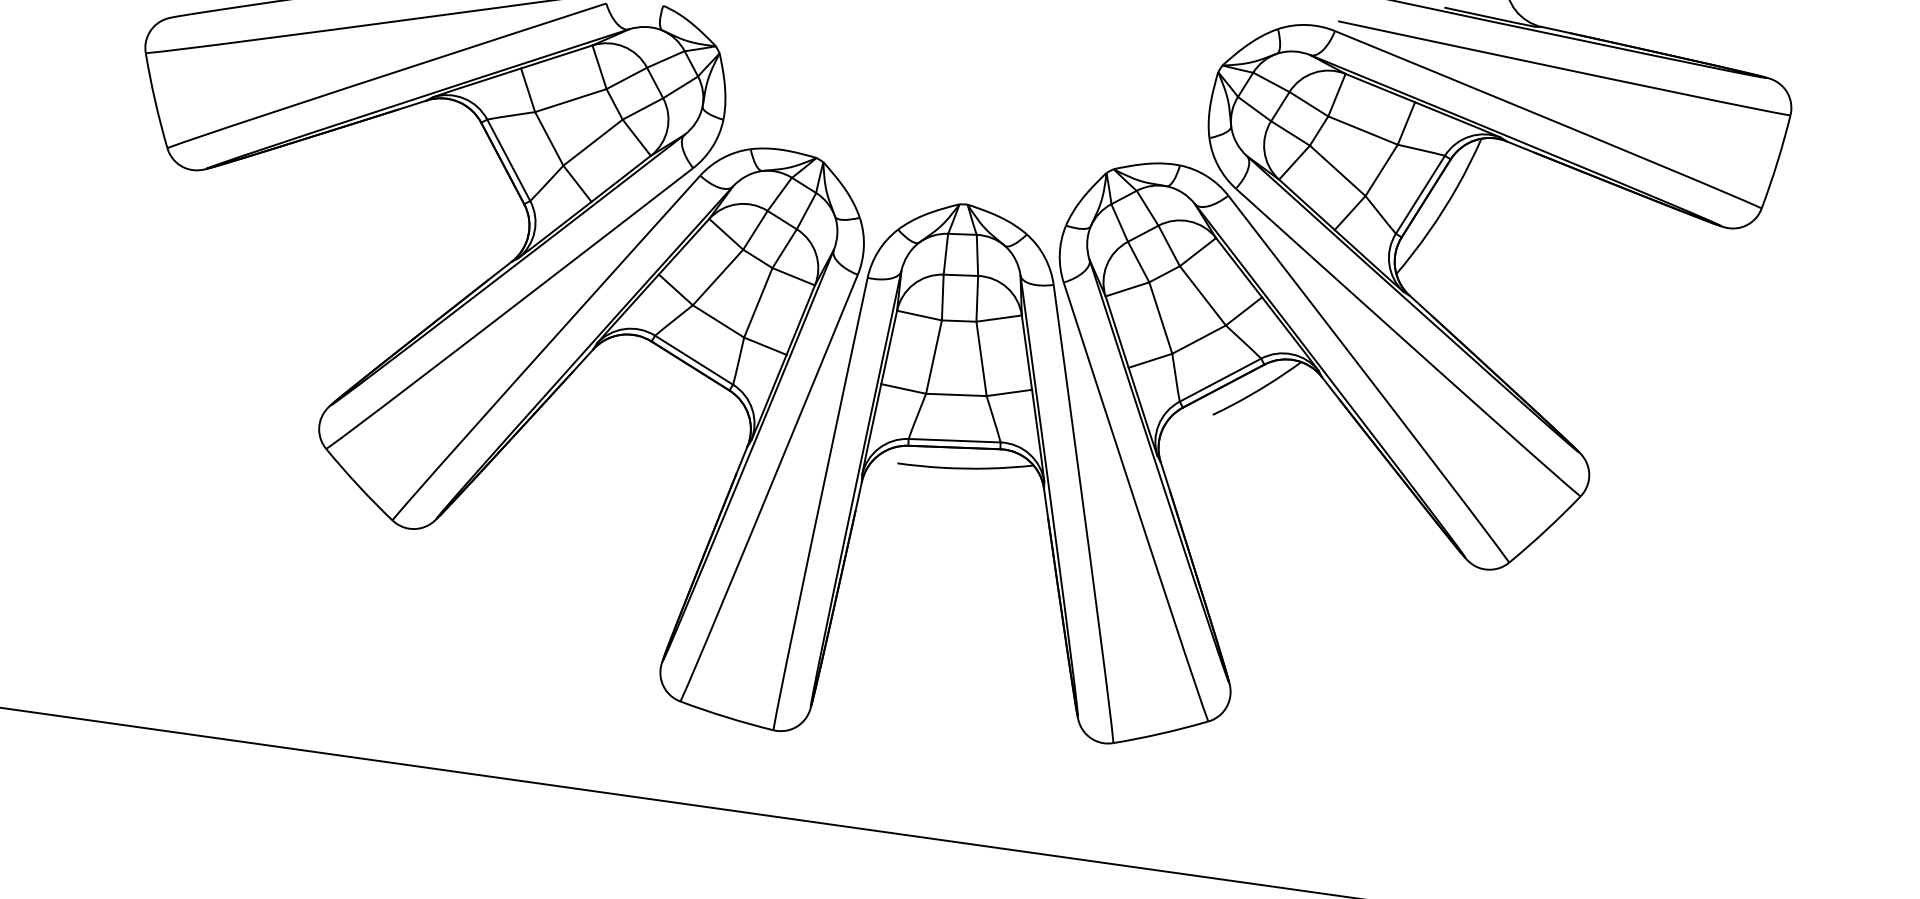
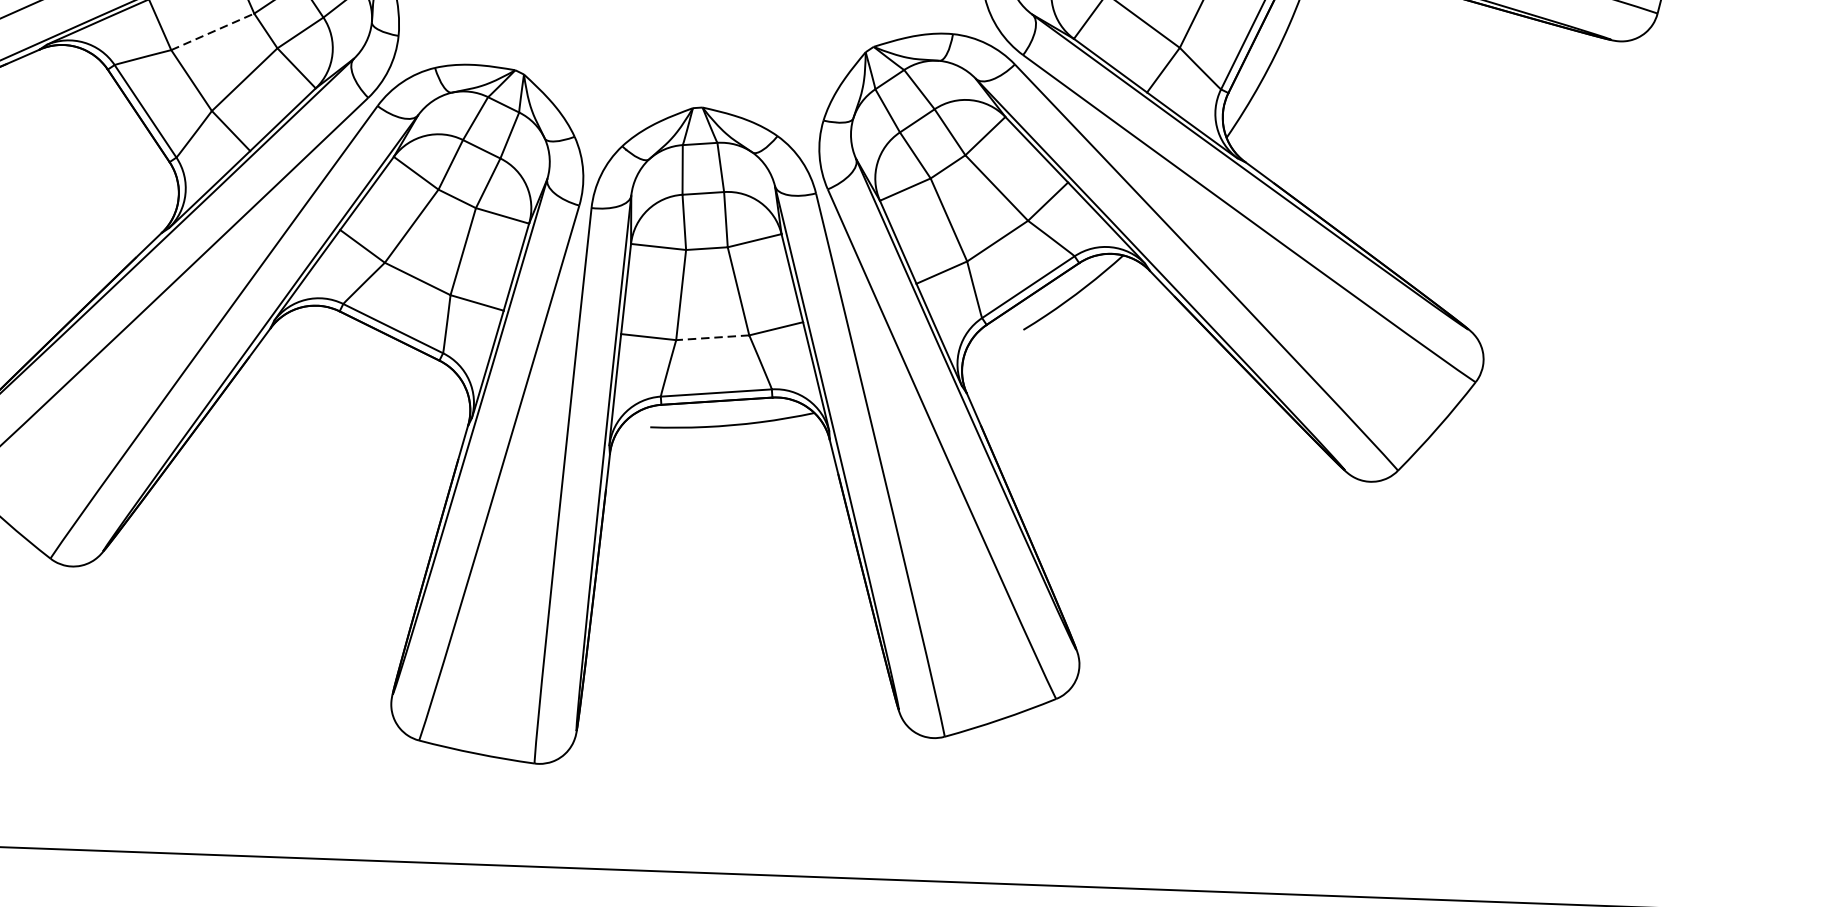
line: (570, 100) -> (212, 31), solid -> dashed
line: (955, 394) -> (711, 337), solid -> dashed

